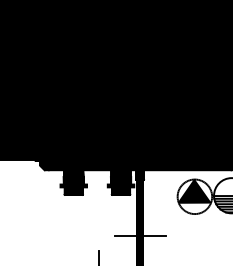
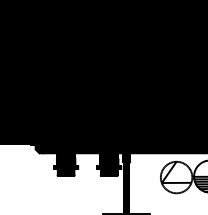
fill: (194, 190) -> (176, 171), removed

